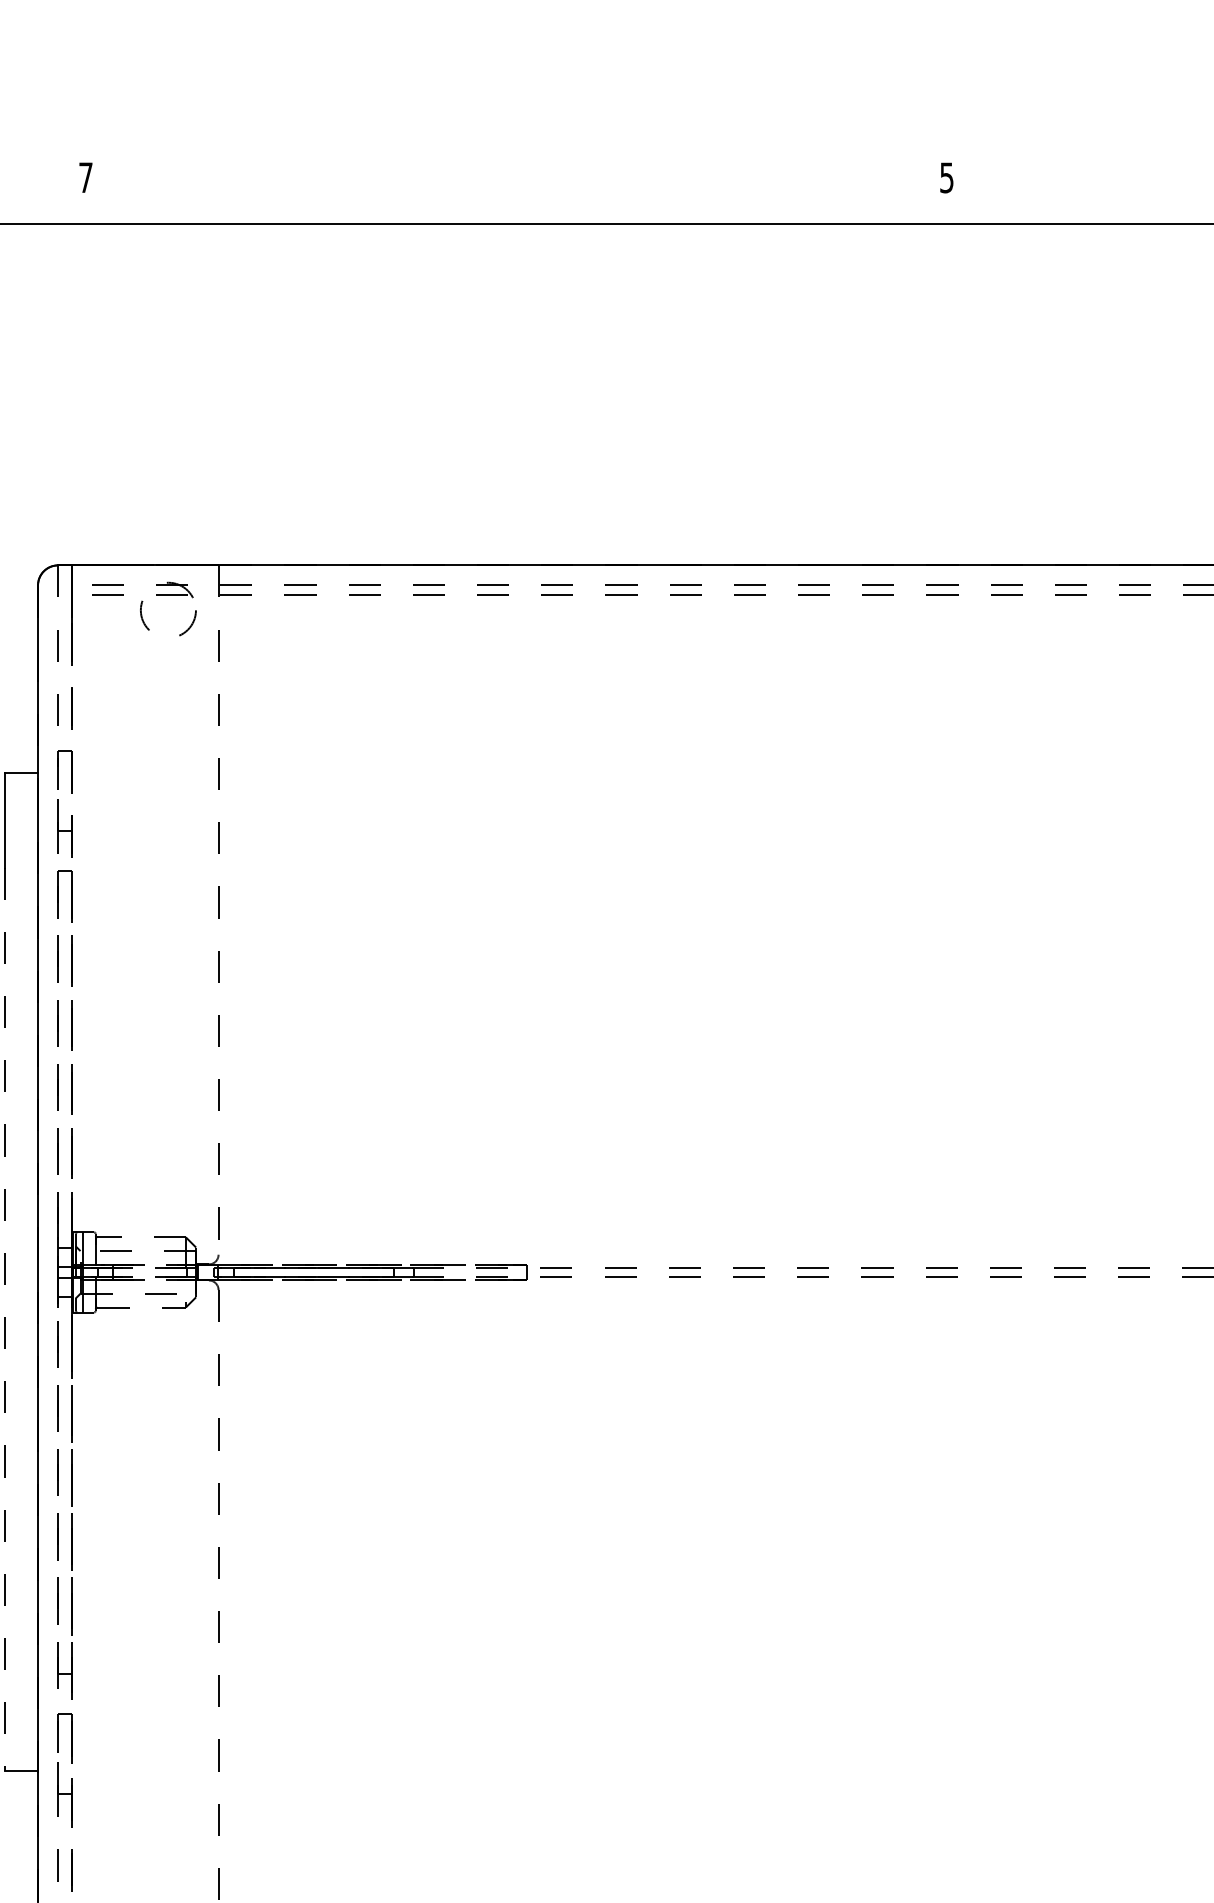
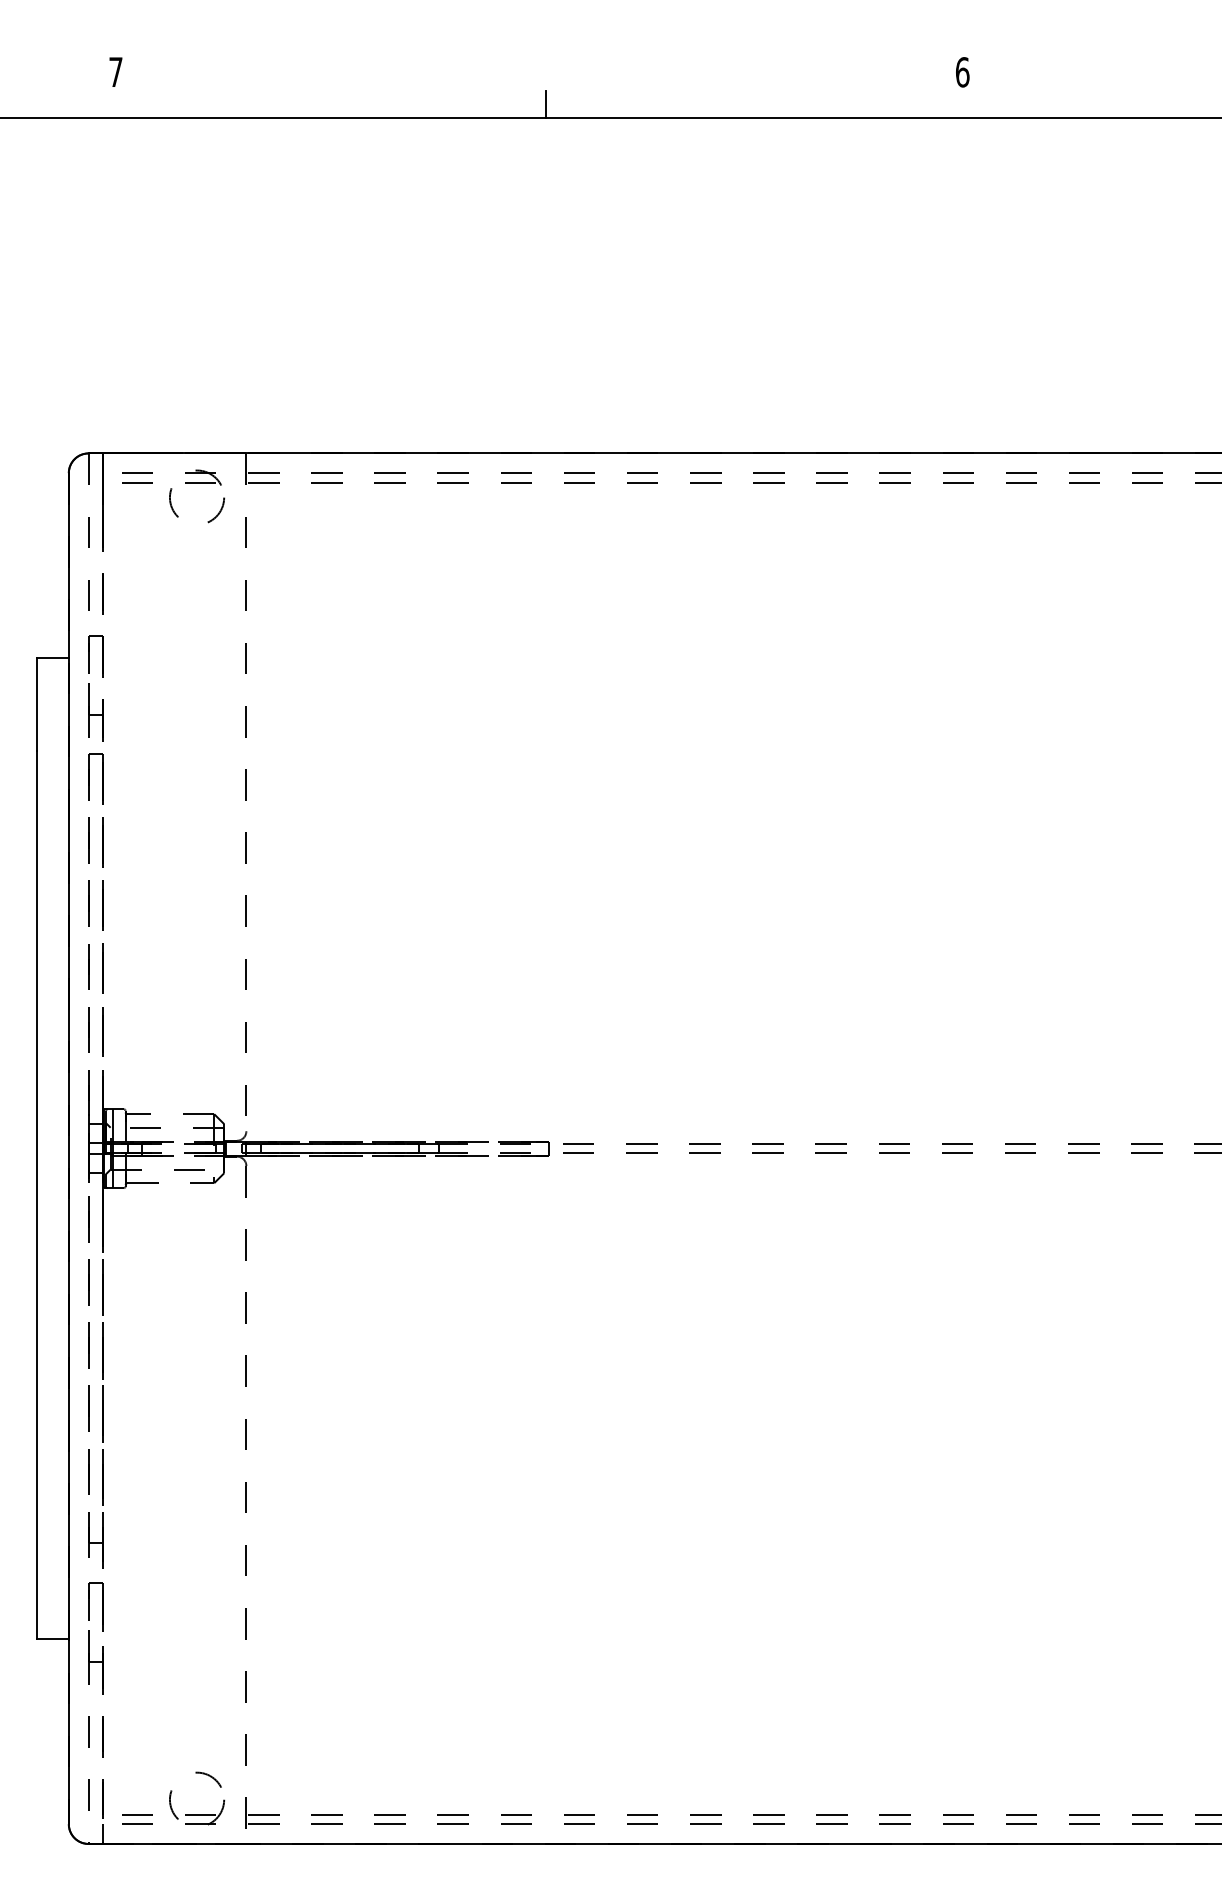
text: (946, 178) -> (962, 72), 5 -> 6
line: (522, 210) -> (545, 104), added
line: (5, 1320) -> (36, 1195), dashed -> solid

